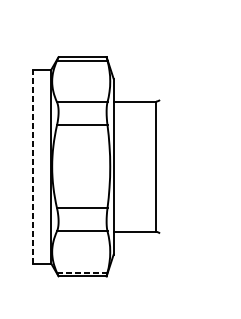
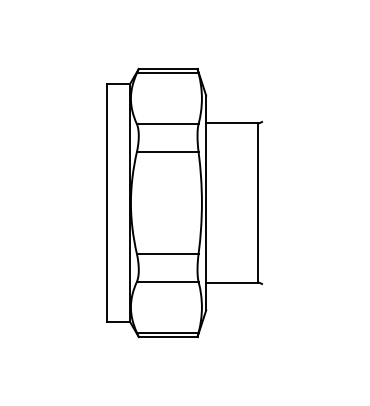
line: (33, 166) -> (107, 202), dashed -> solid
line: (82, 272) -> (167, 332), dashed -> solid

